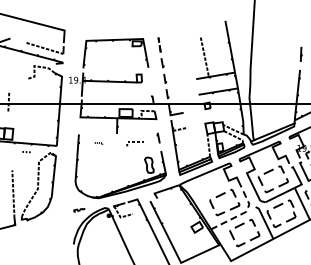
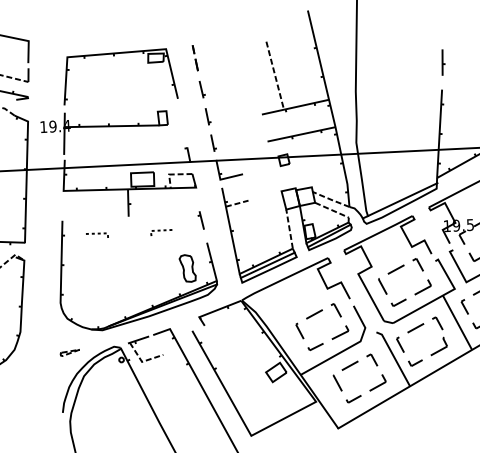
part: (98, 143) -> (97, 234), size x1.67
part: (134, 143) -> (159, 231), size x0.71
line: (240, 214) -> (350, 346), dashed -> solid

